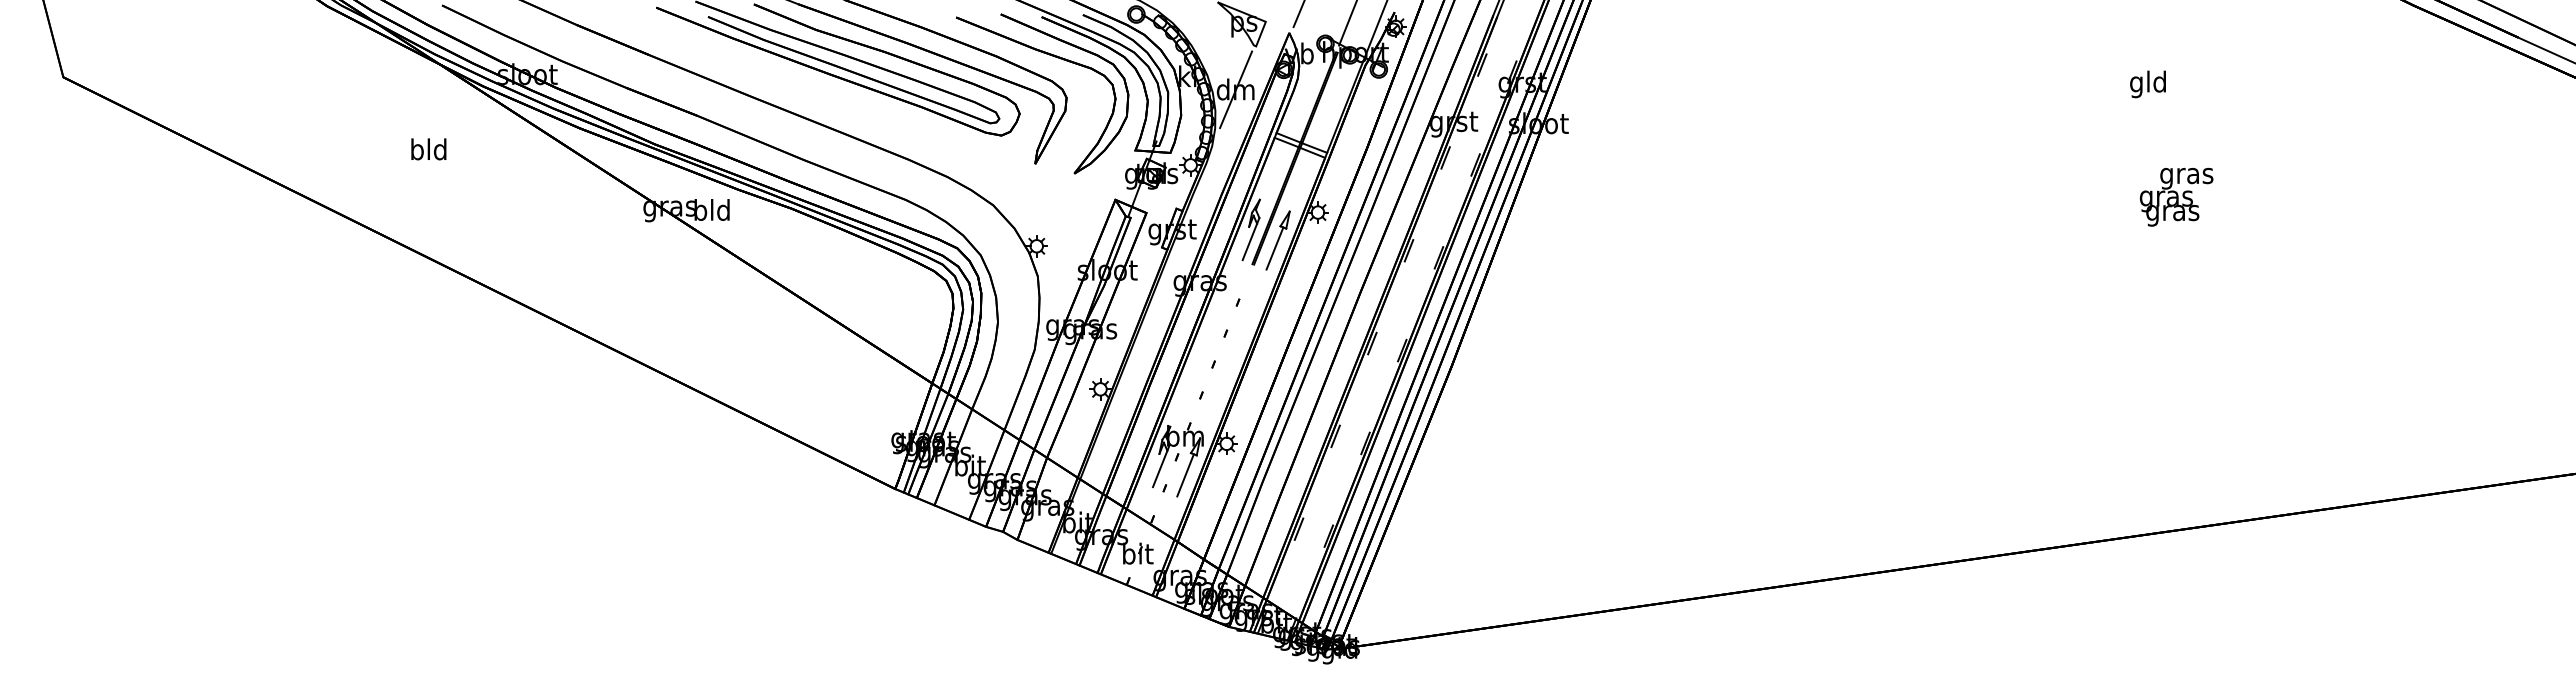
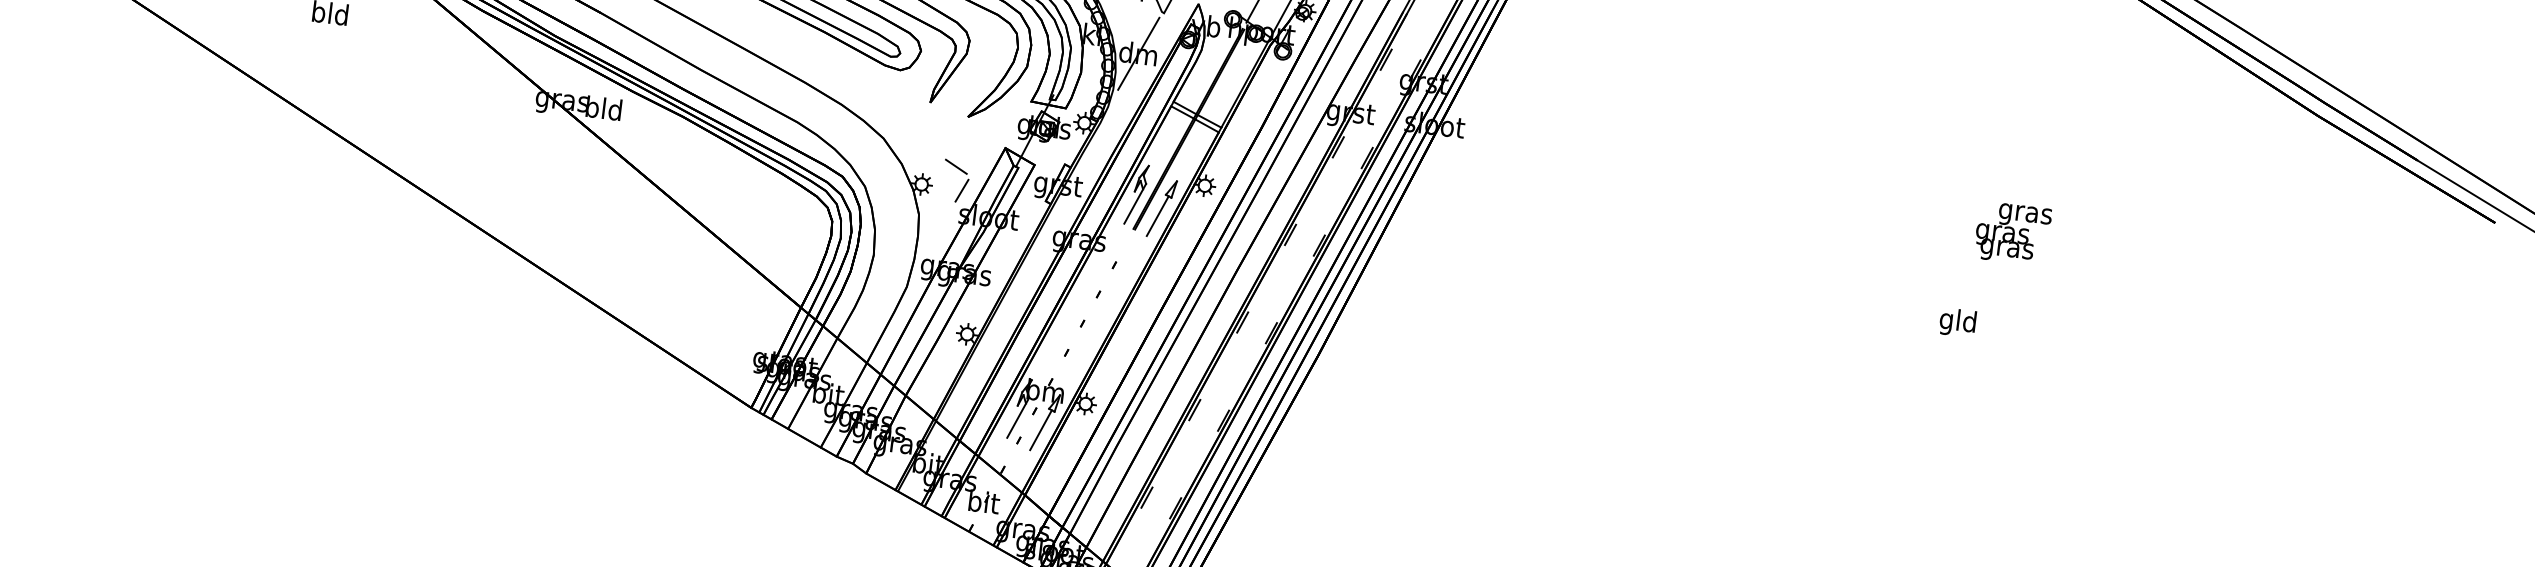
text: (2147, 84) -> (1957, 322), moved
text: (2176, 196) -> (2012, 232), moved
line: (1068, 224) -> (955, 166), added
line: (1077, 247) -> (961, 190), added

